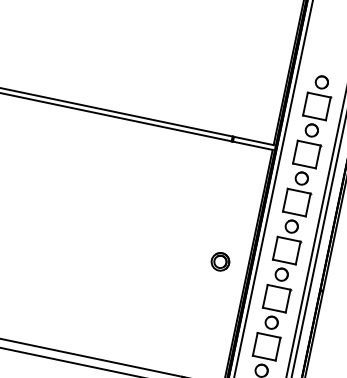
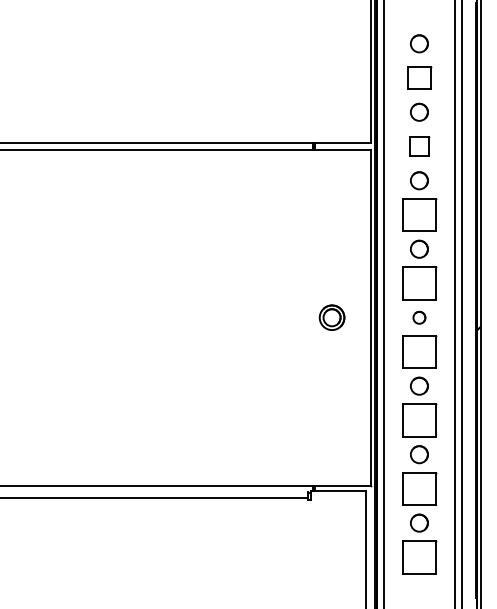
part: (317, 106) -> (419, 77), size x0.7
part: (306, 154) -> (419, 146), size x0.6
circle: (281, 274) -> (419, 317), size x0.7

